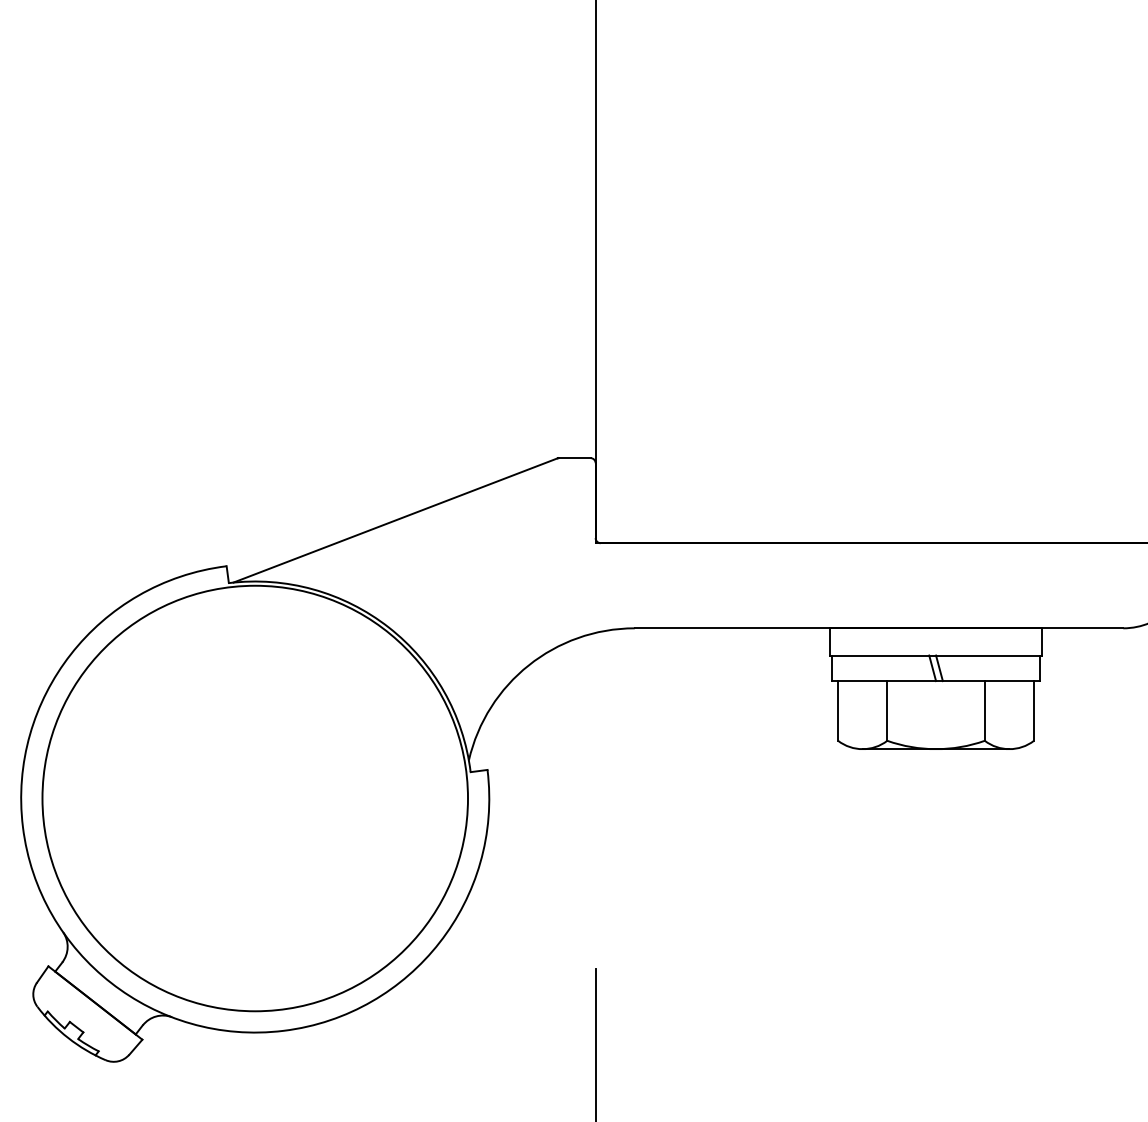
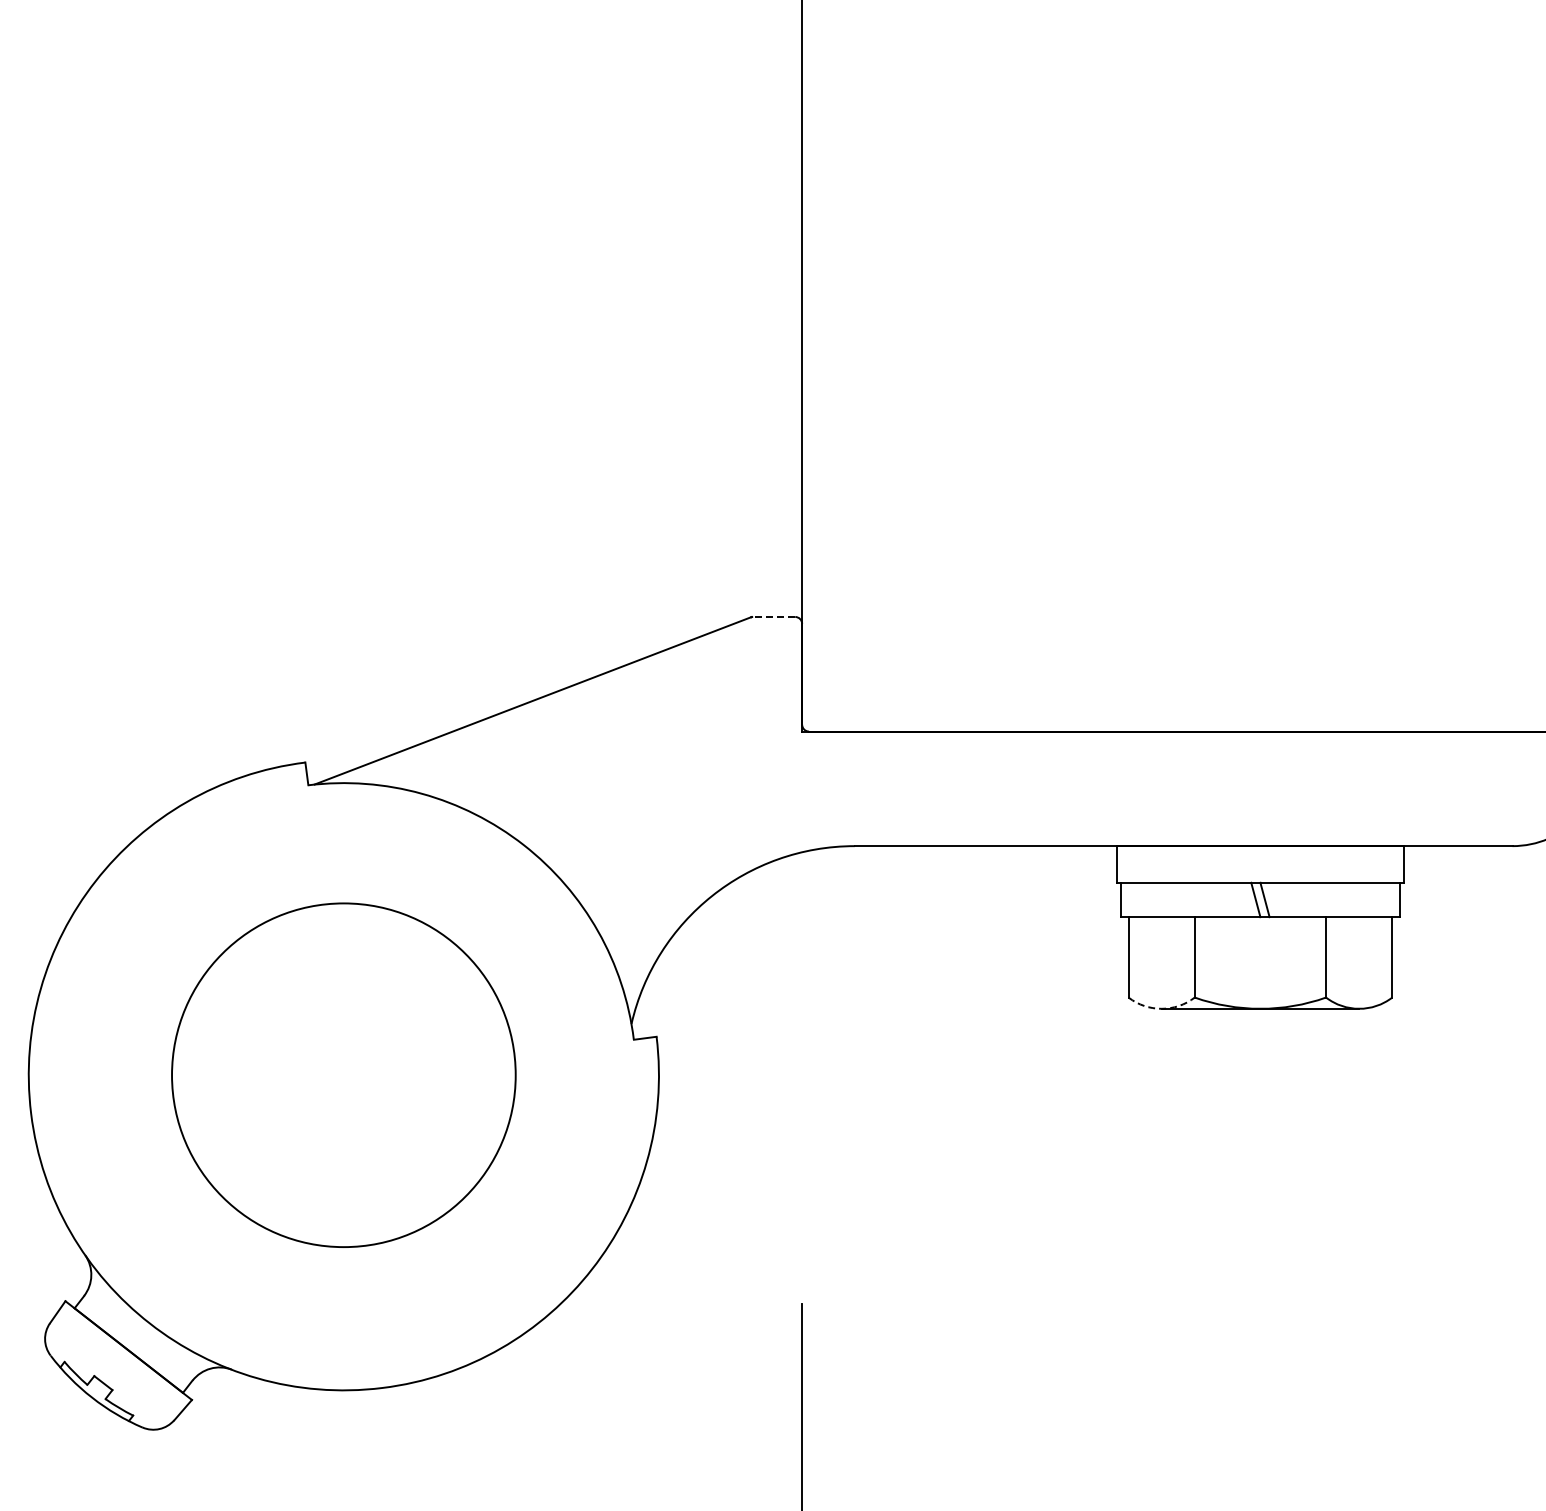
line: (574, 458) -> (773, 617), solid -> dashed
arc: (862, 748) -> (1161, 1008), solid -> dashed
circle: (254, 797) -> (343, 1074), size x0.6

